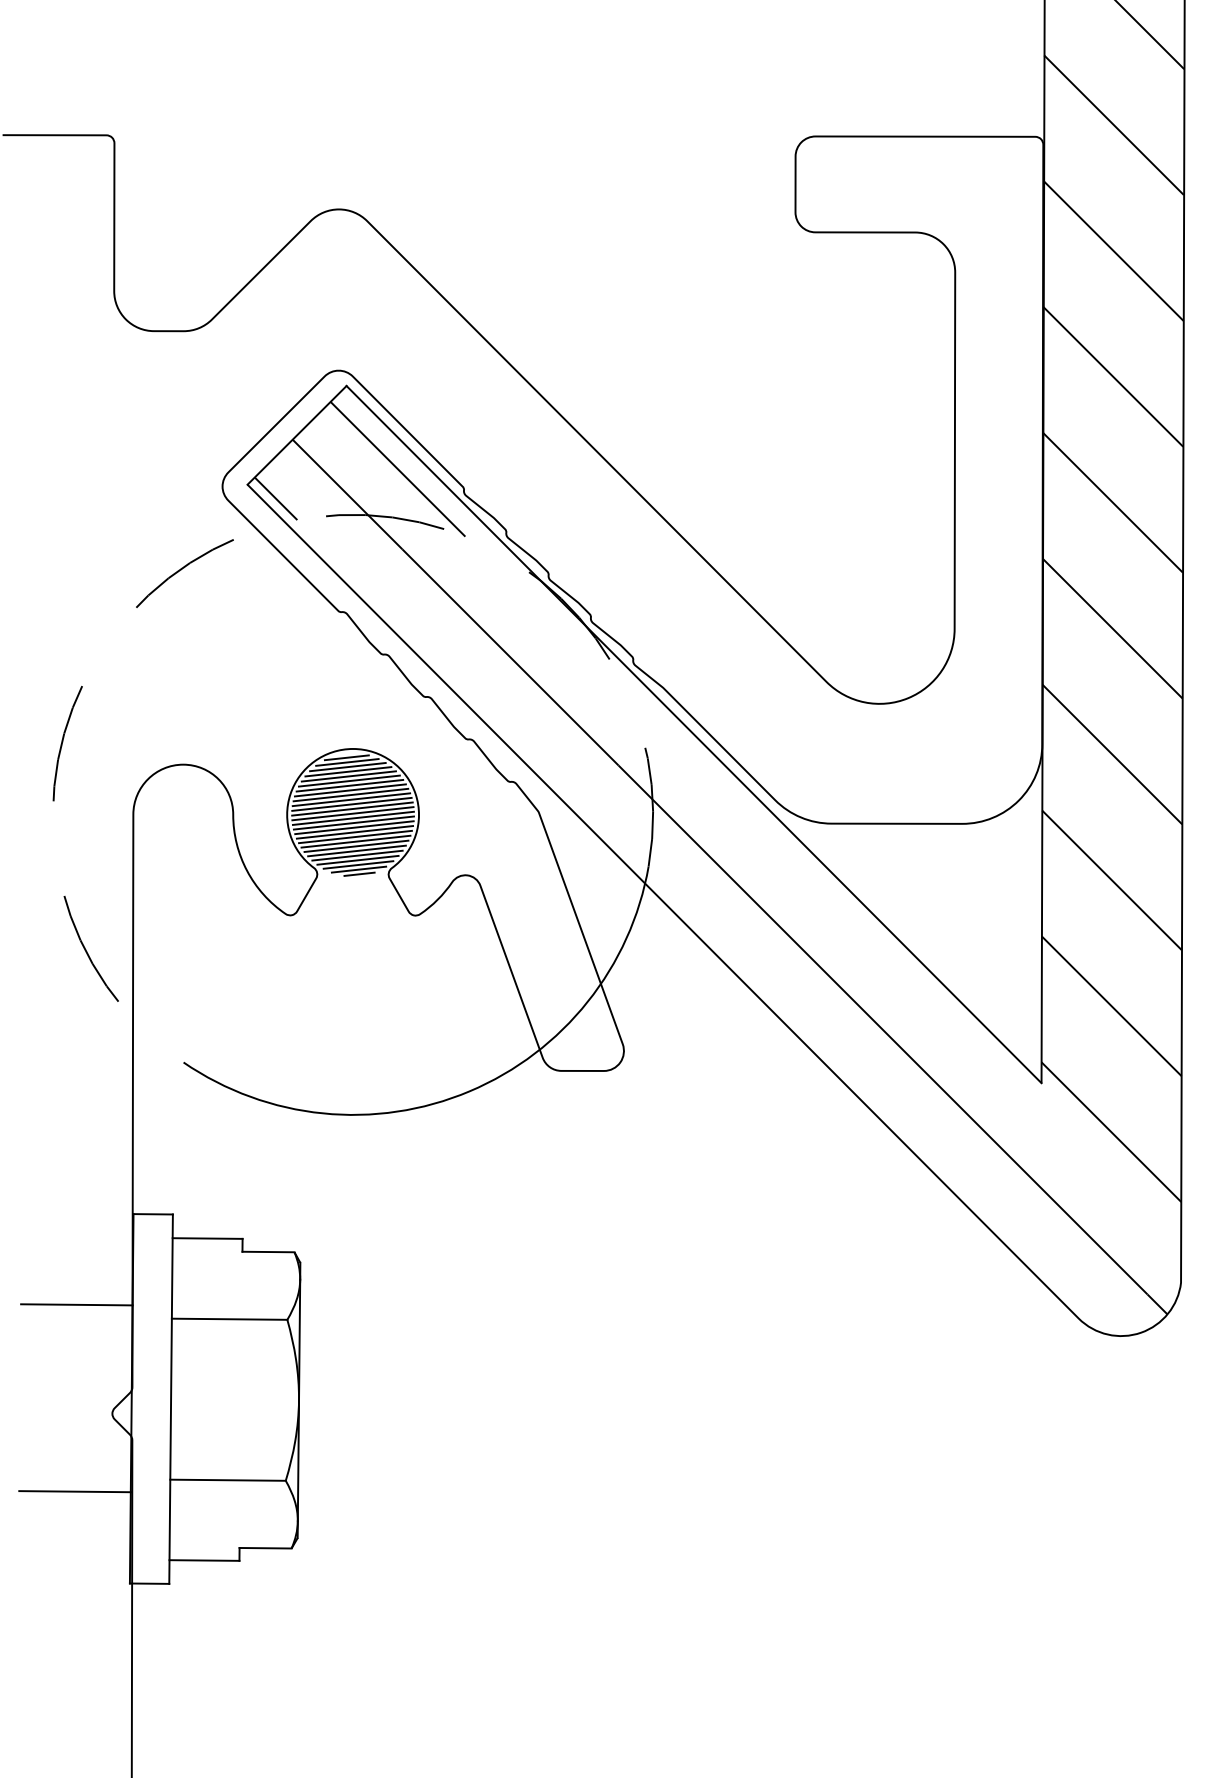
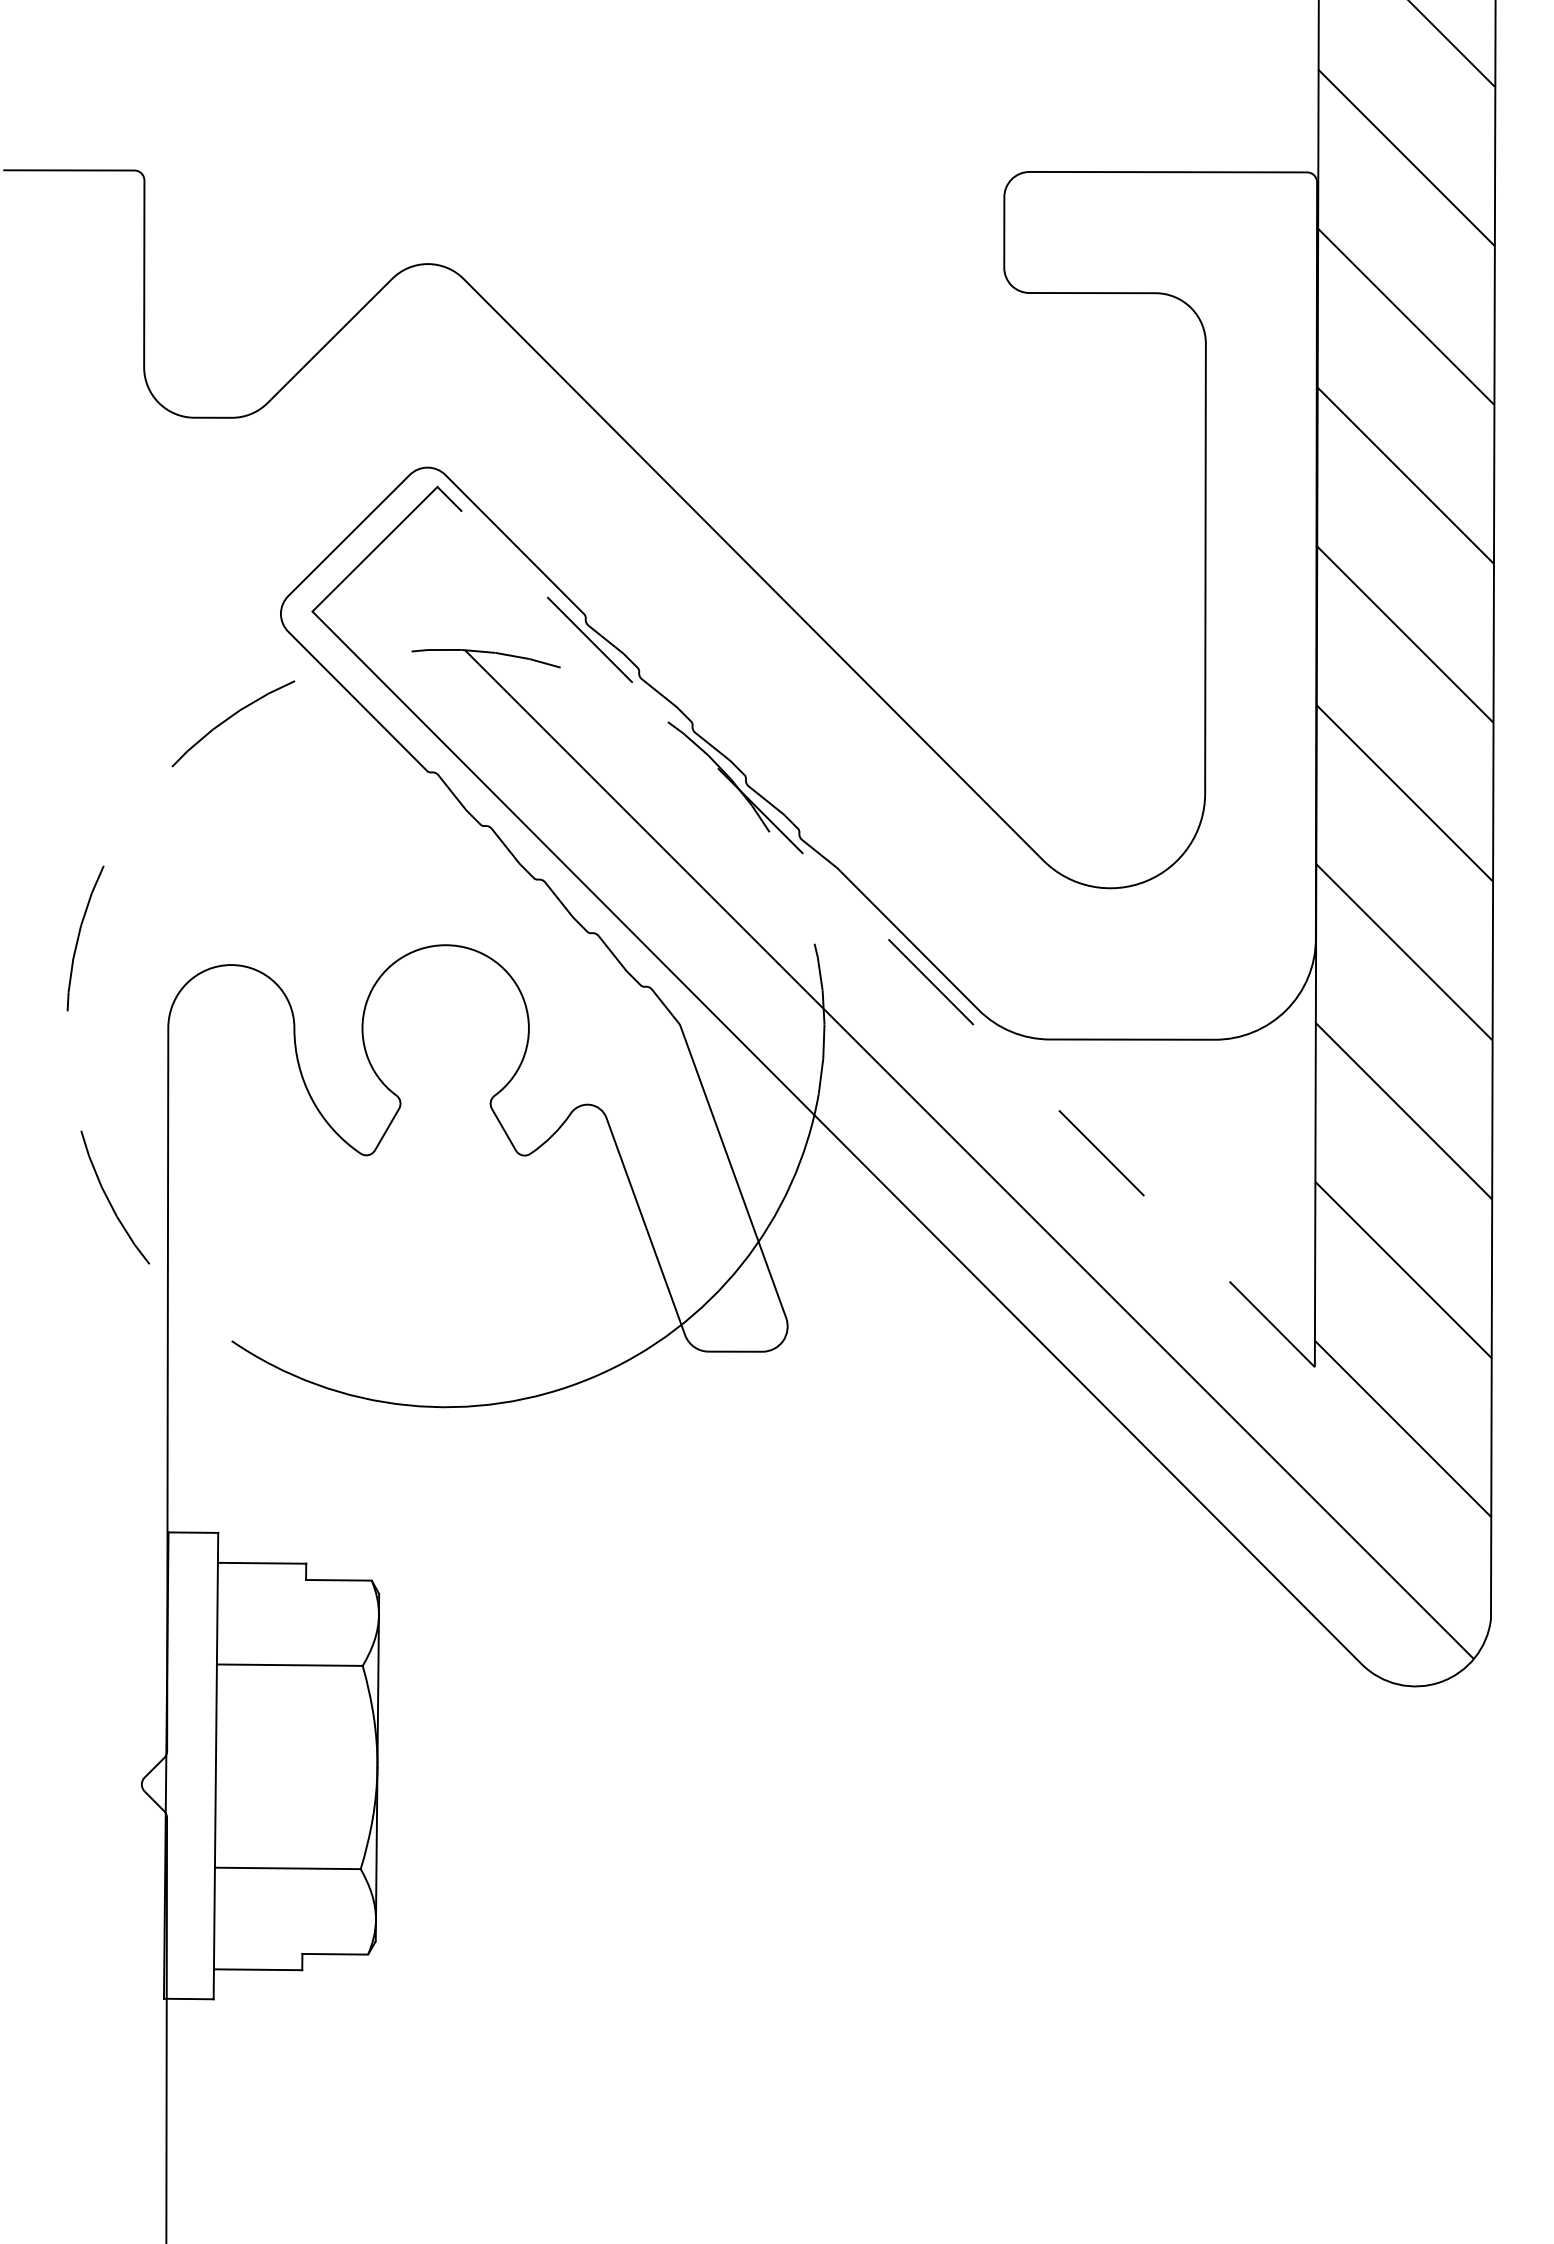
hatch: (360, 469) -> (454, 592), removed
line: (693, 734) -> (875, 926), solid -> dashed
hatch: (352, 815) -> (445, 1029), removed
line: (76, 1304) -> (96, 1646), removed
line: (74, 1491) -> (94, 1882), removed

